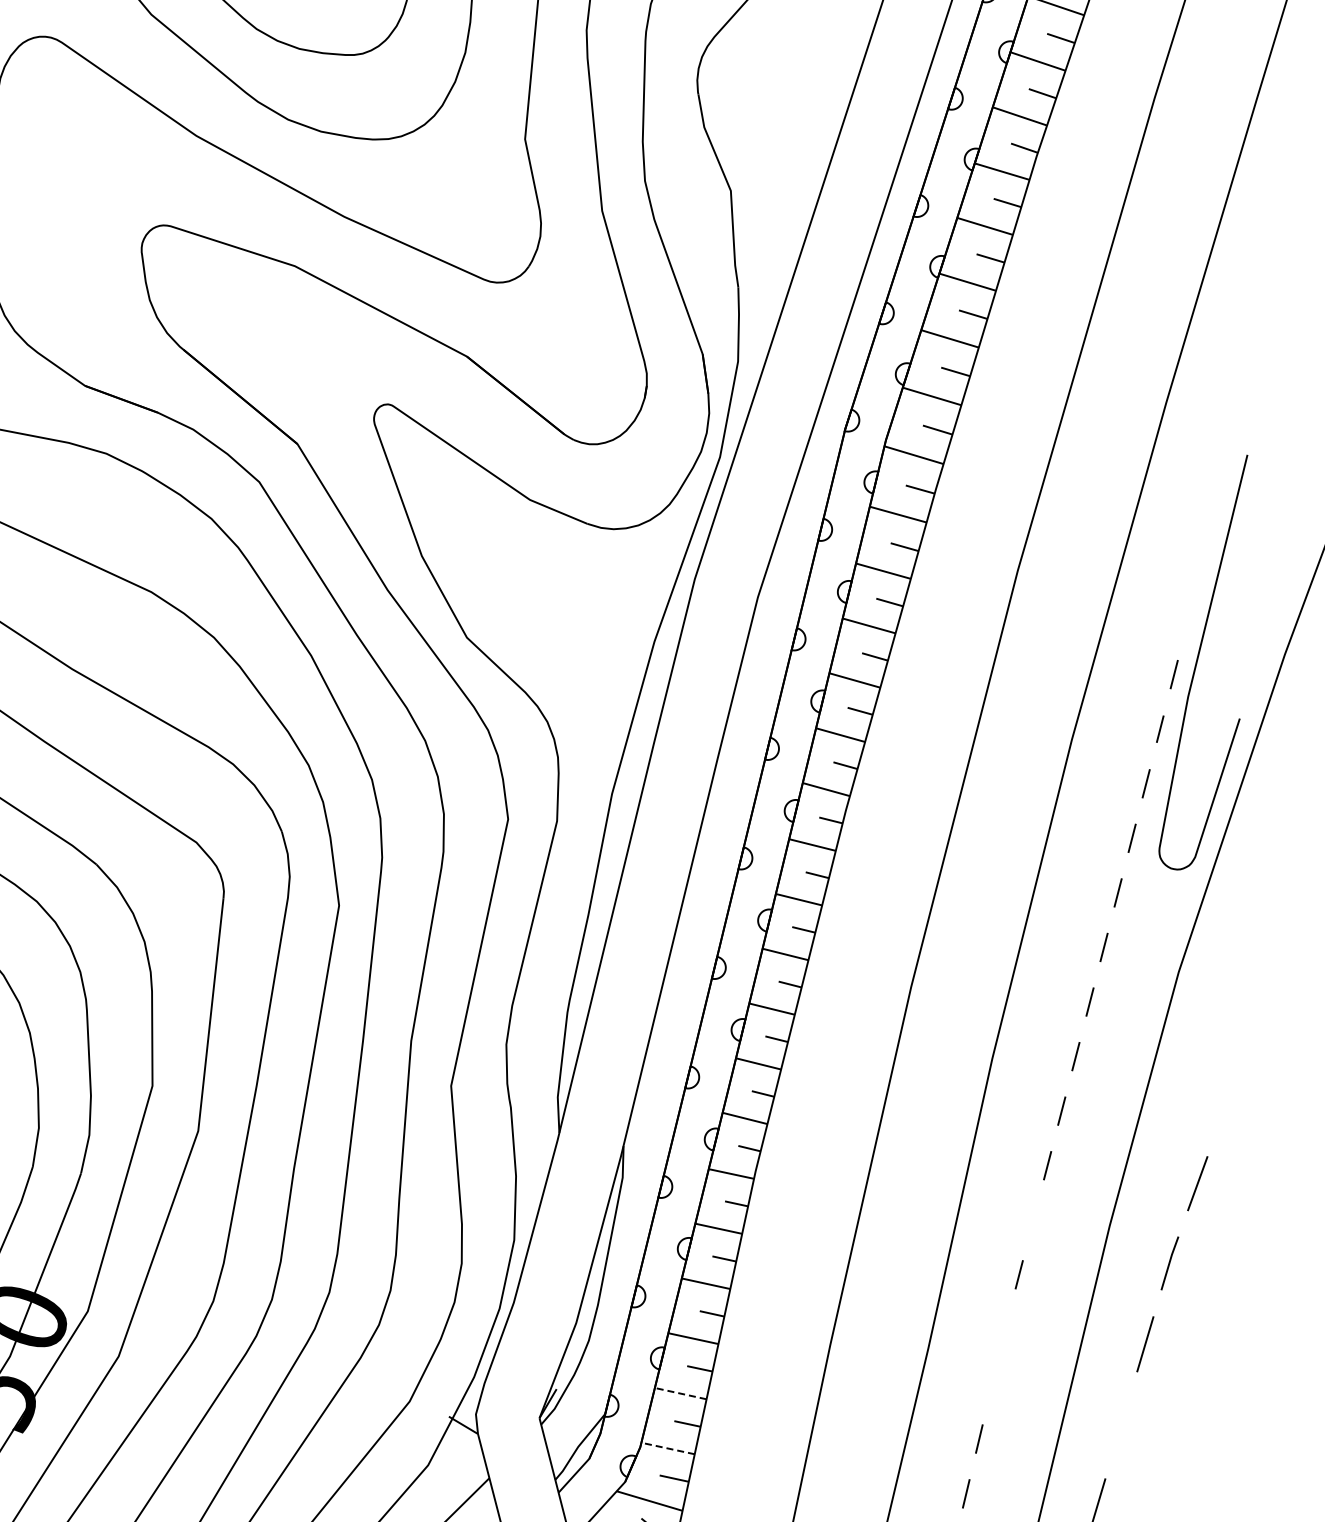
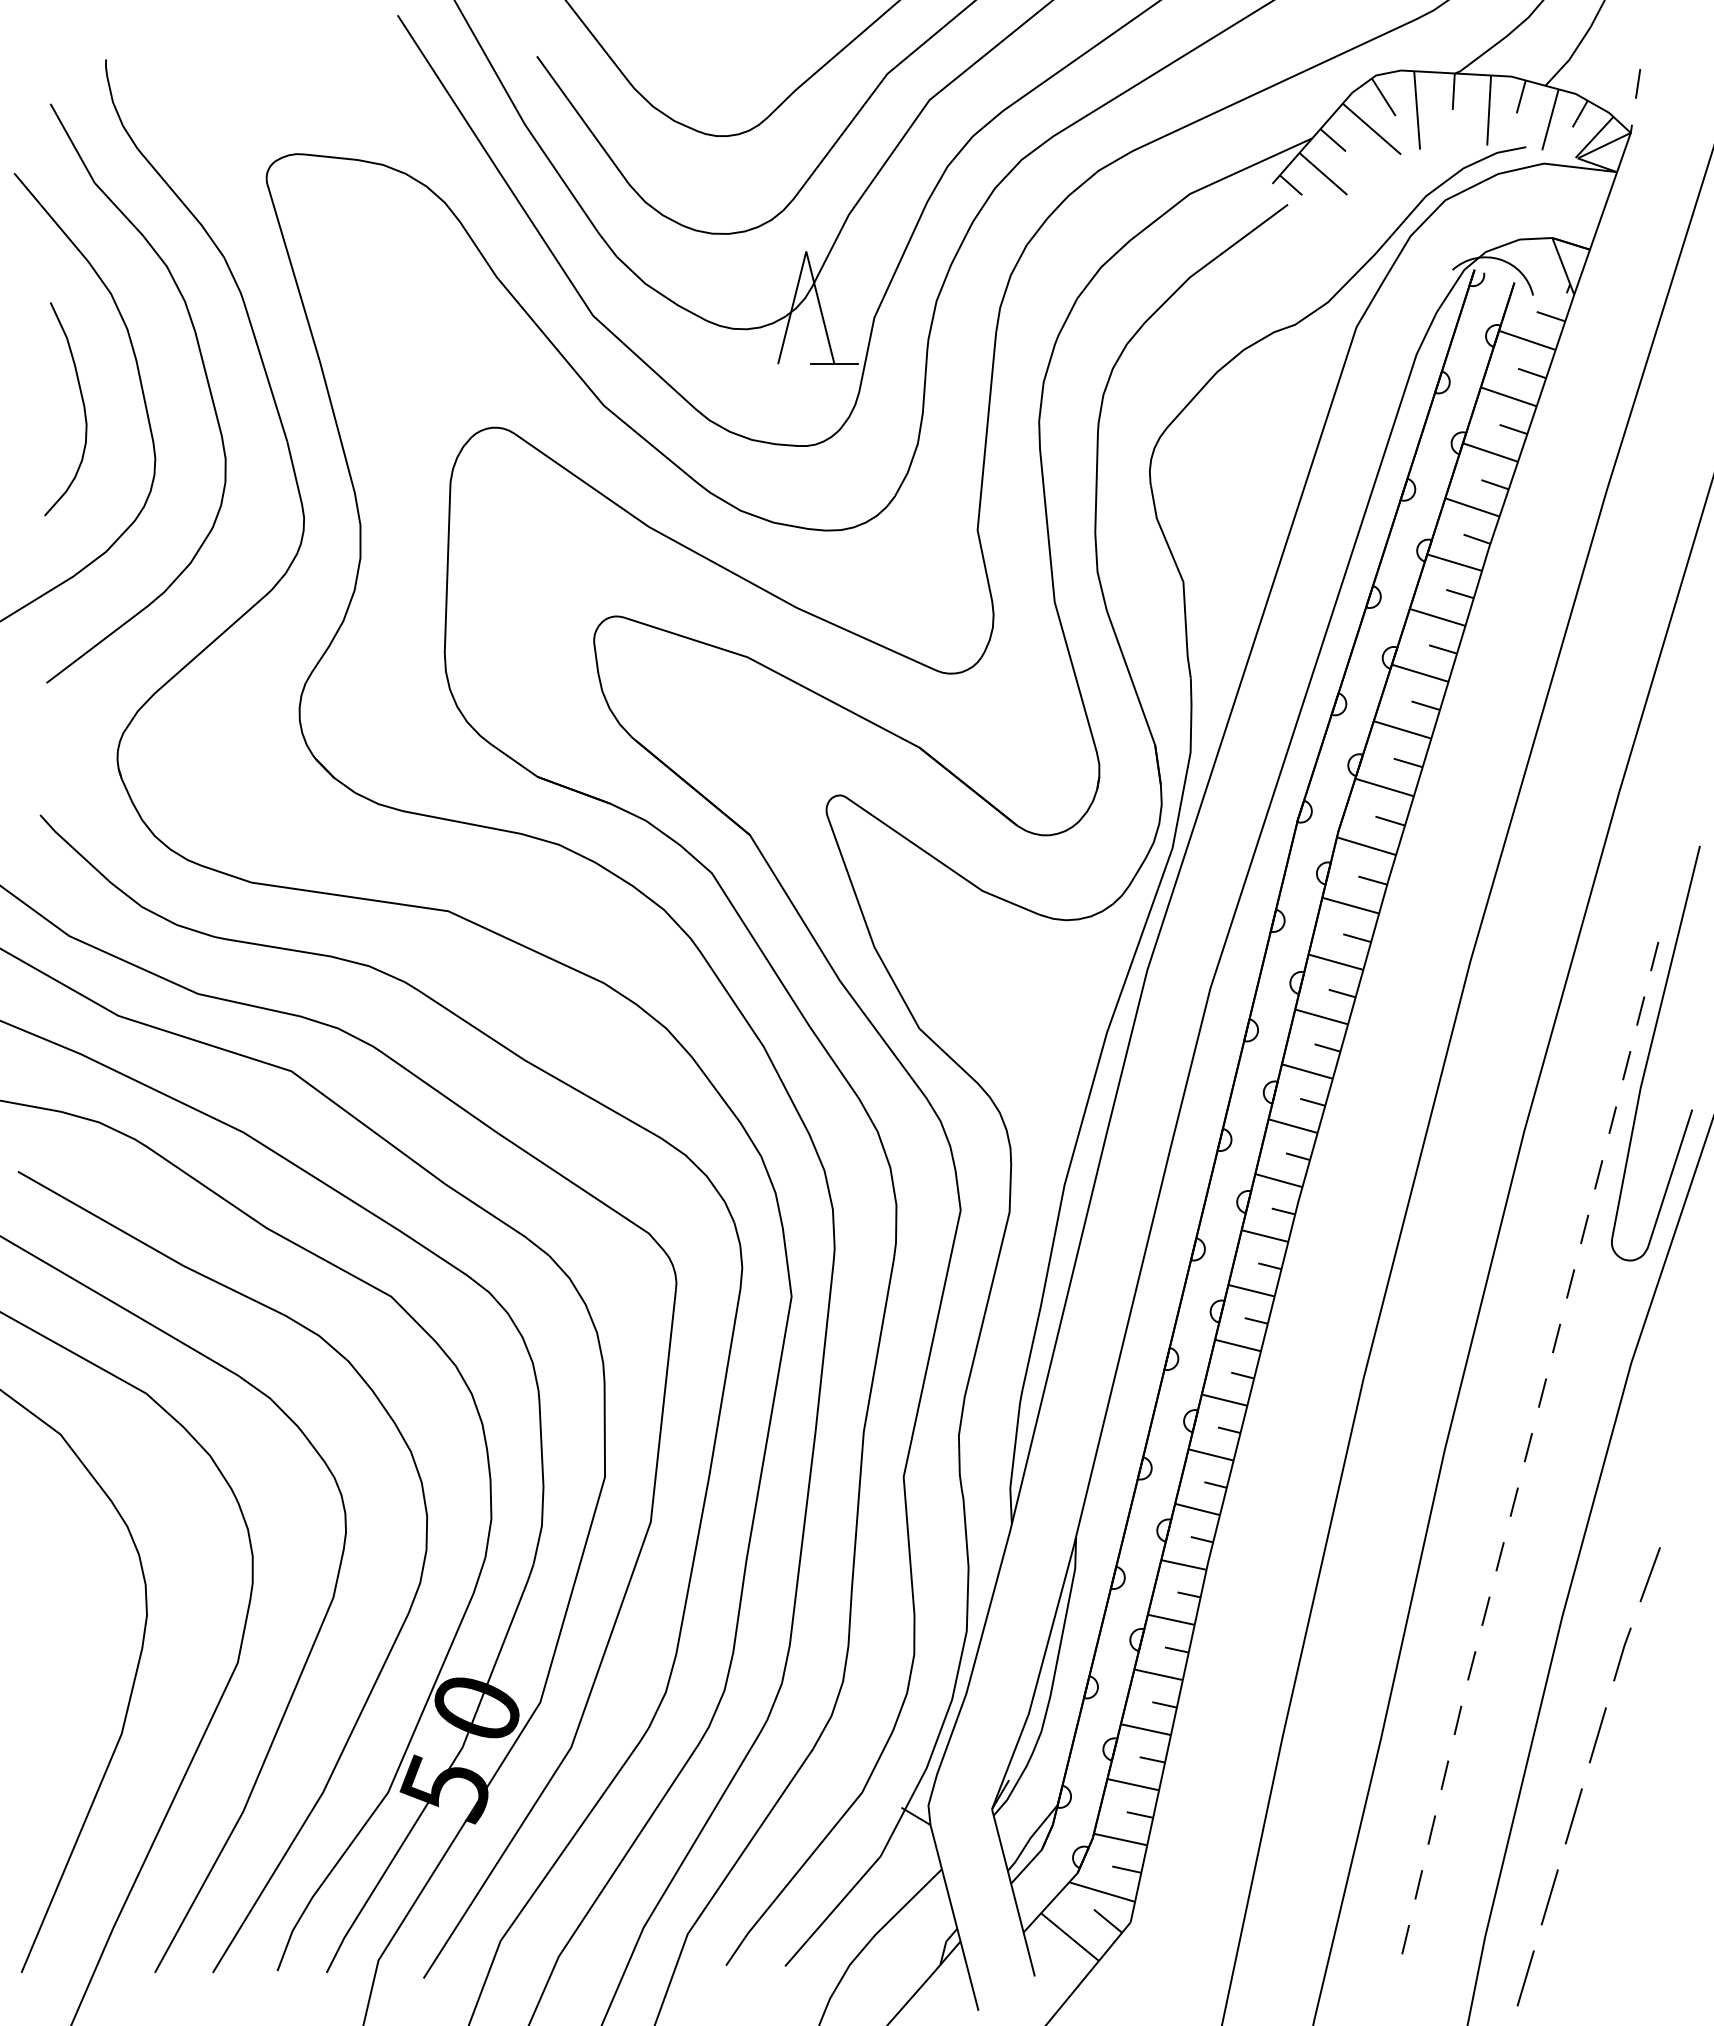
line: (1201, 565) -> (1654, 956), added
line: (1187, 619) -> (1640, 1010), added
line: (1032, 1219) -> (1485, 1610), added
line: (1004, 1329) -> (1457, 1720), added
line: (991, 1383) -> (1444, 1774), added
line: (679, 1393) -> (1132, 1784), dashed -> solid
line: (1120, 1425) -> (1573, 1816), added
line: (667, 1448) -> (1120, 1839), dashed -> solid

